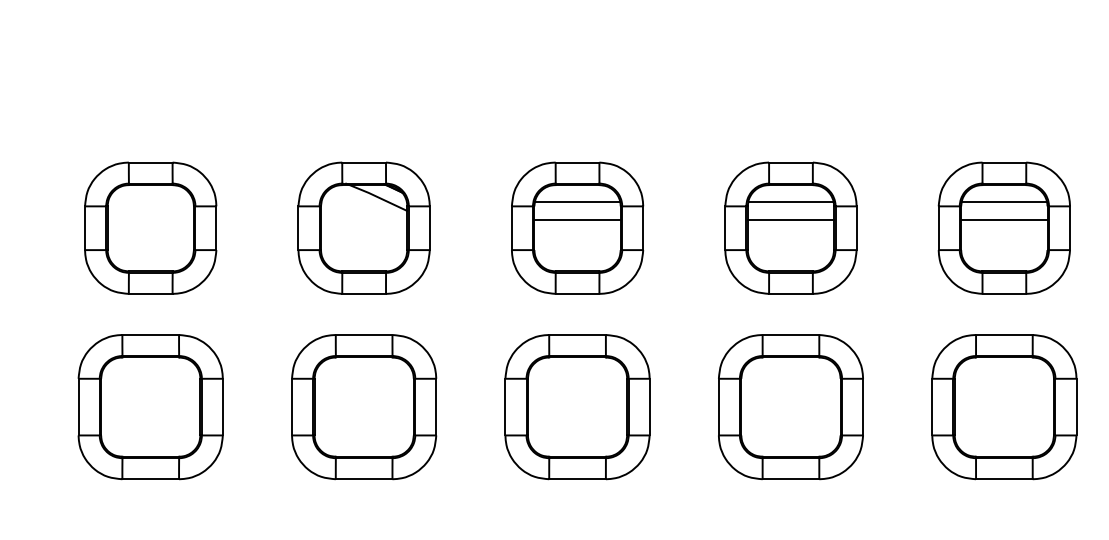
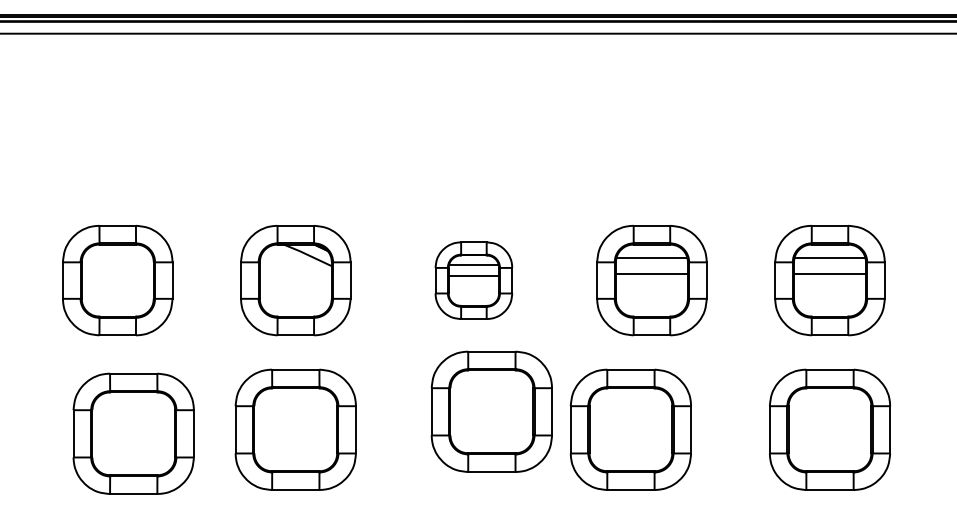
part: (577, 228) -> (473, 280), size x0.7
part: (150, 406) -> (133, 433), moved
part: (577, 406) -> (491, 411), moved
part: (790, 406) -> (630, 429), moved

